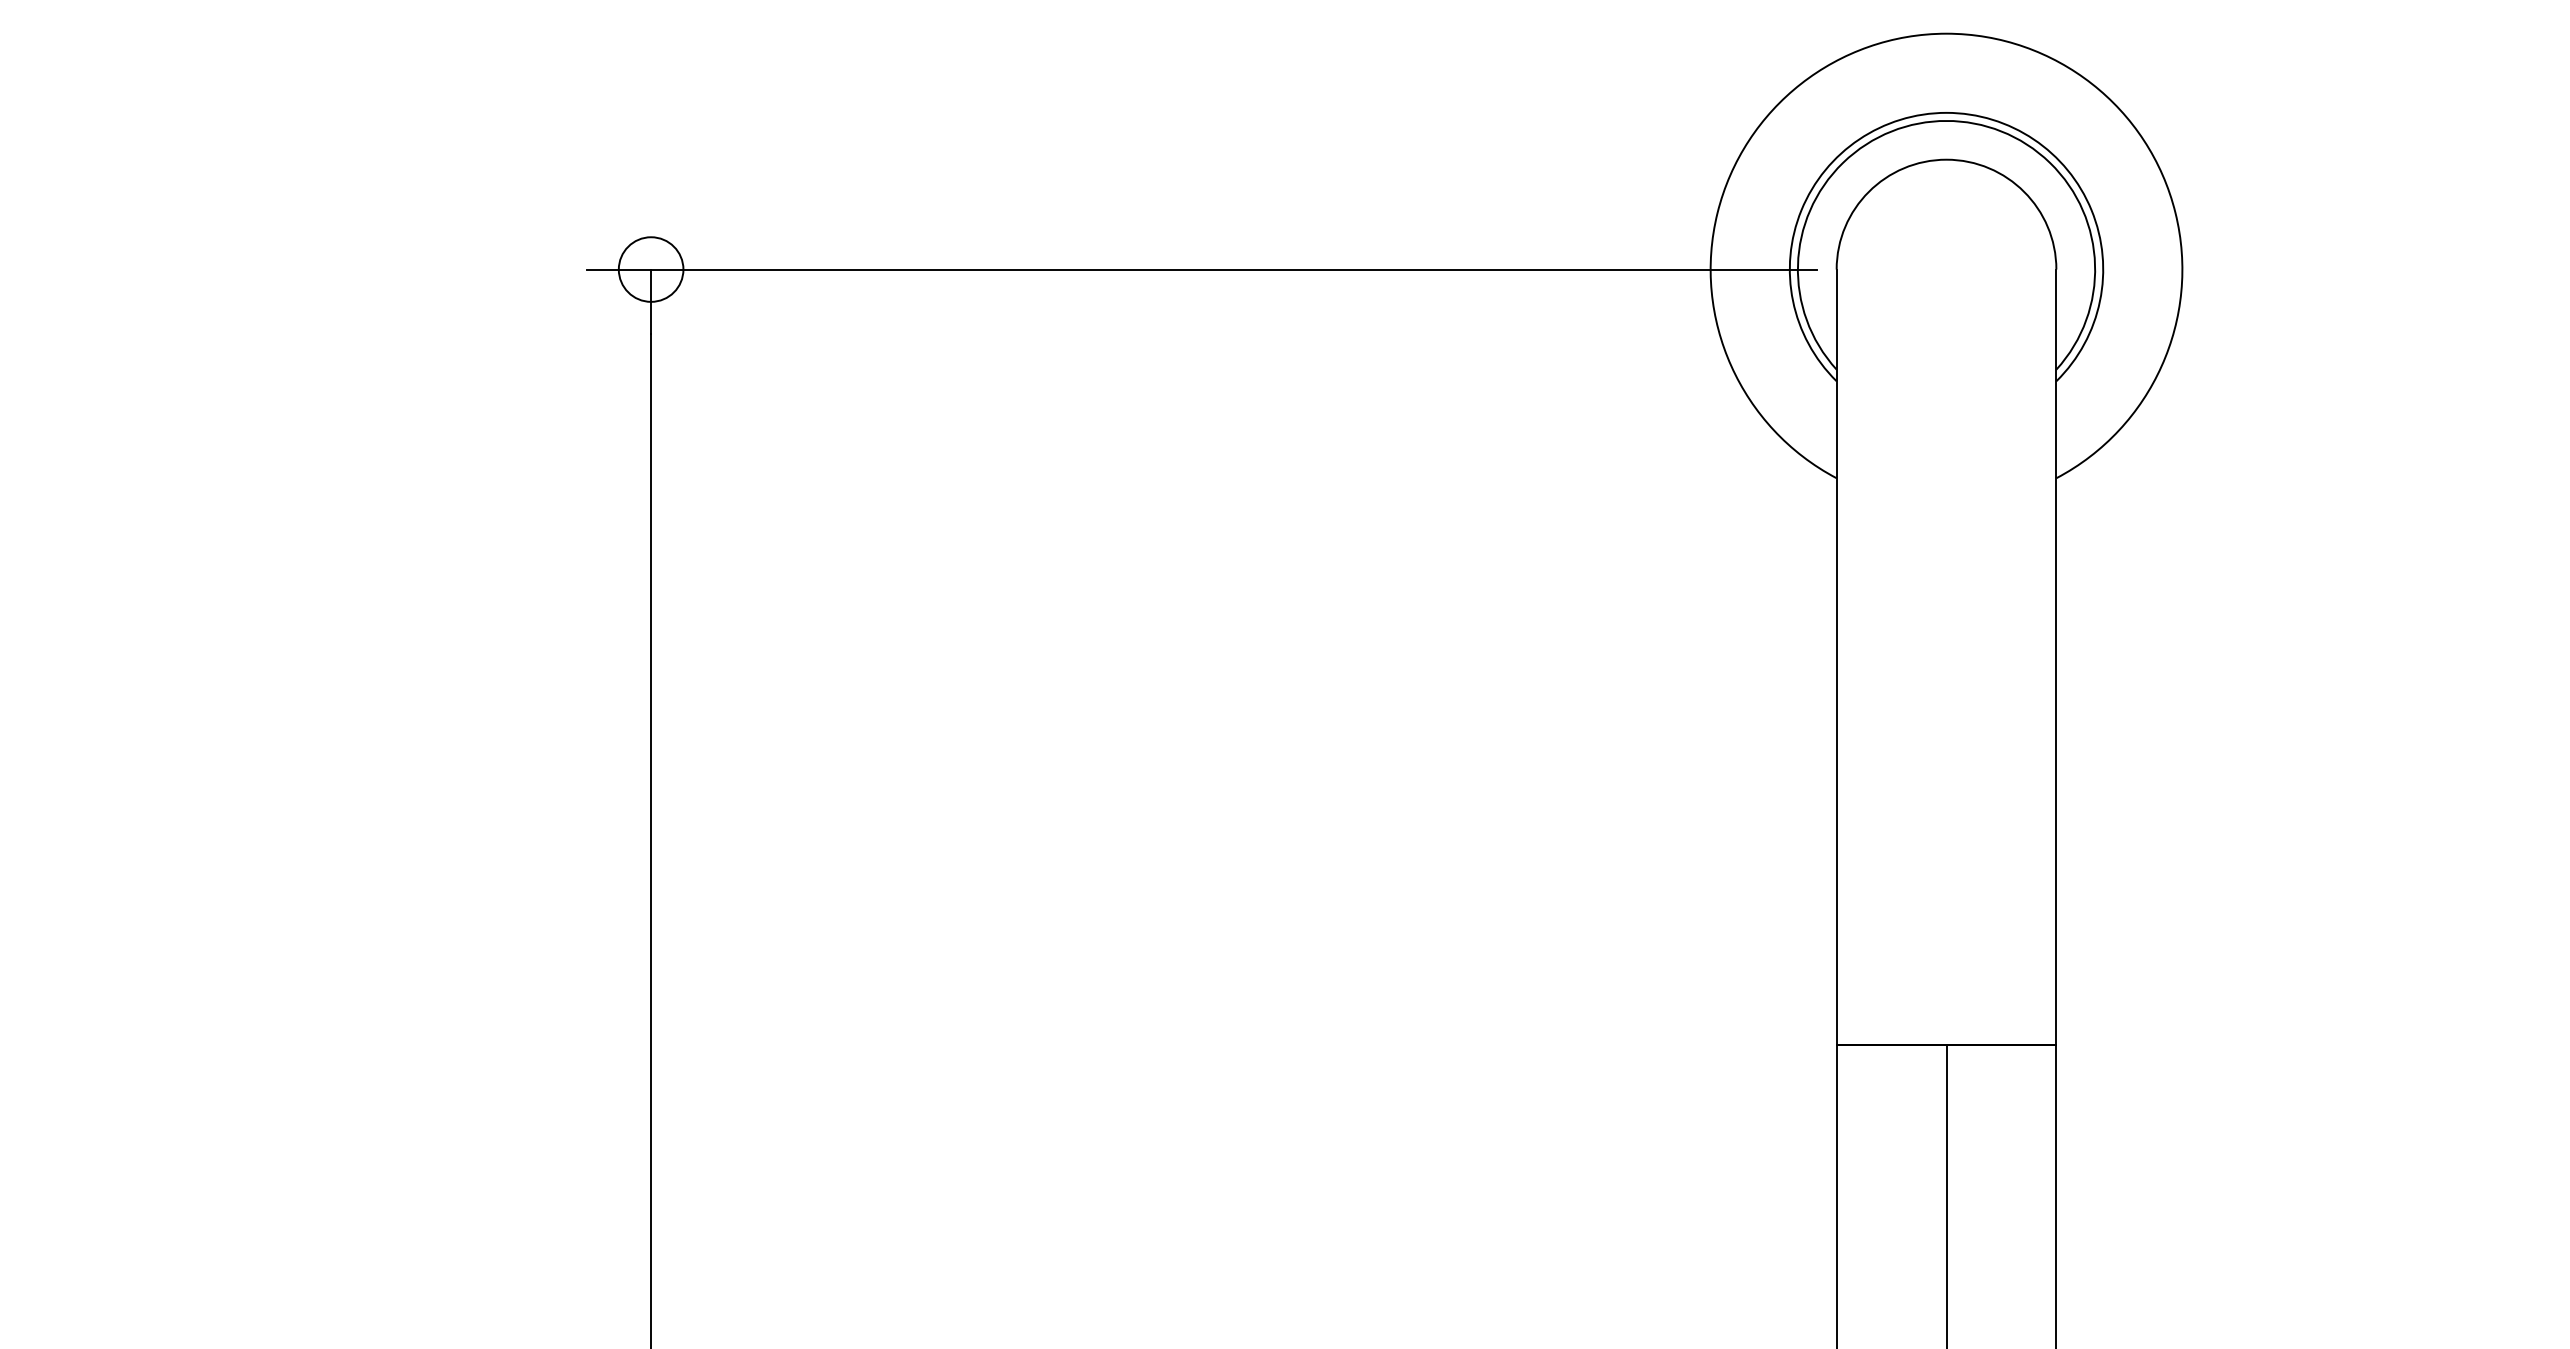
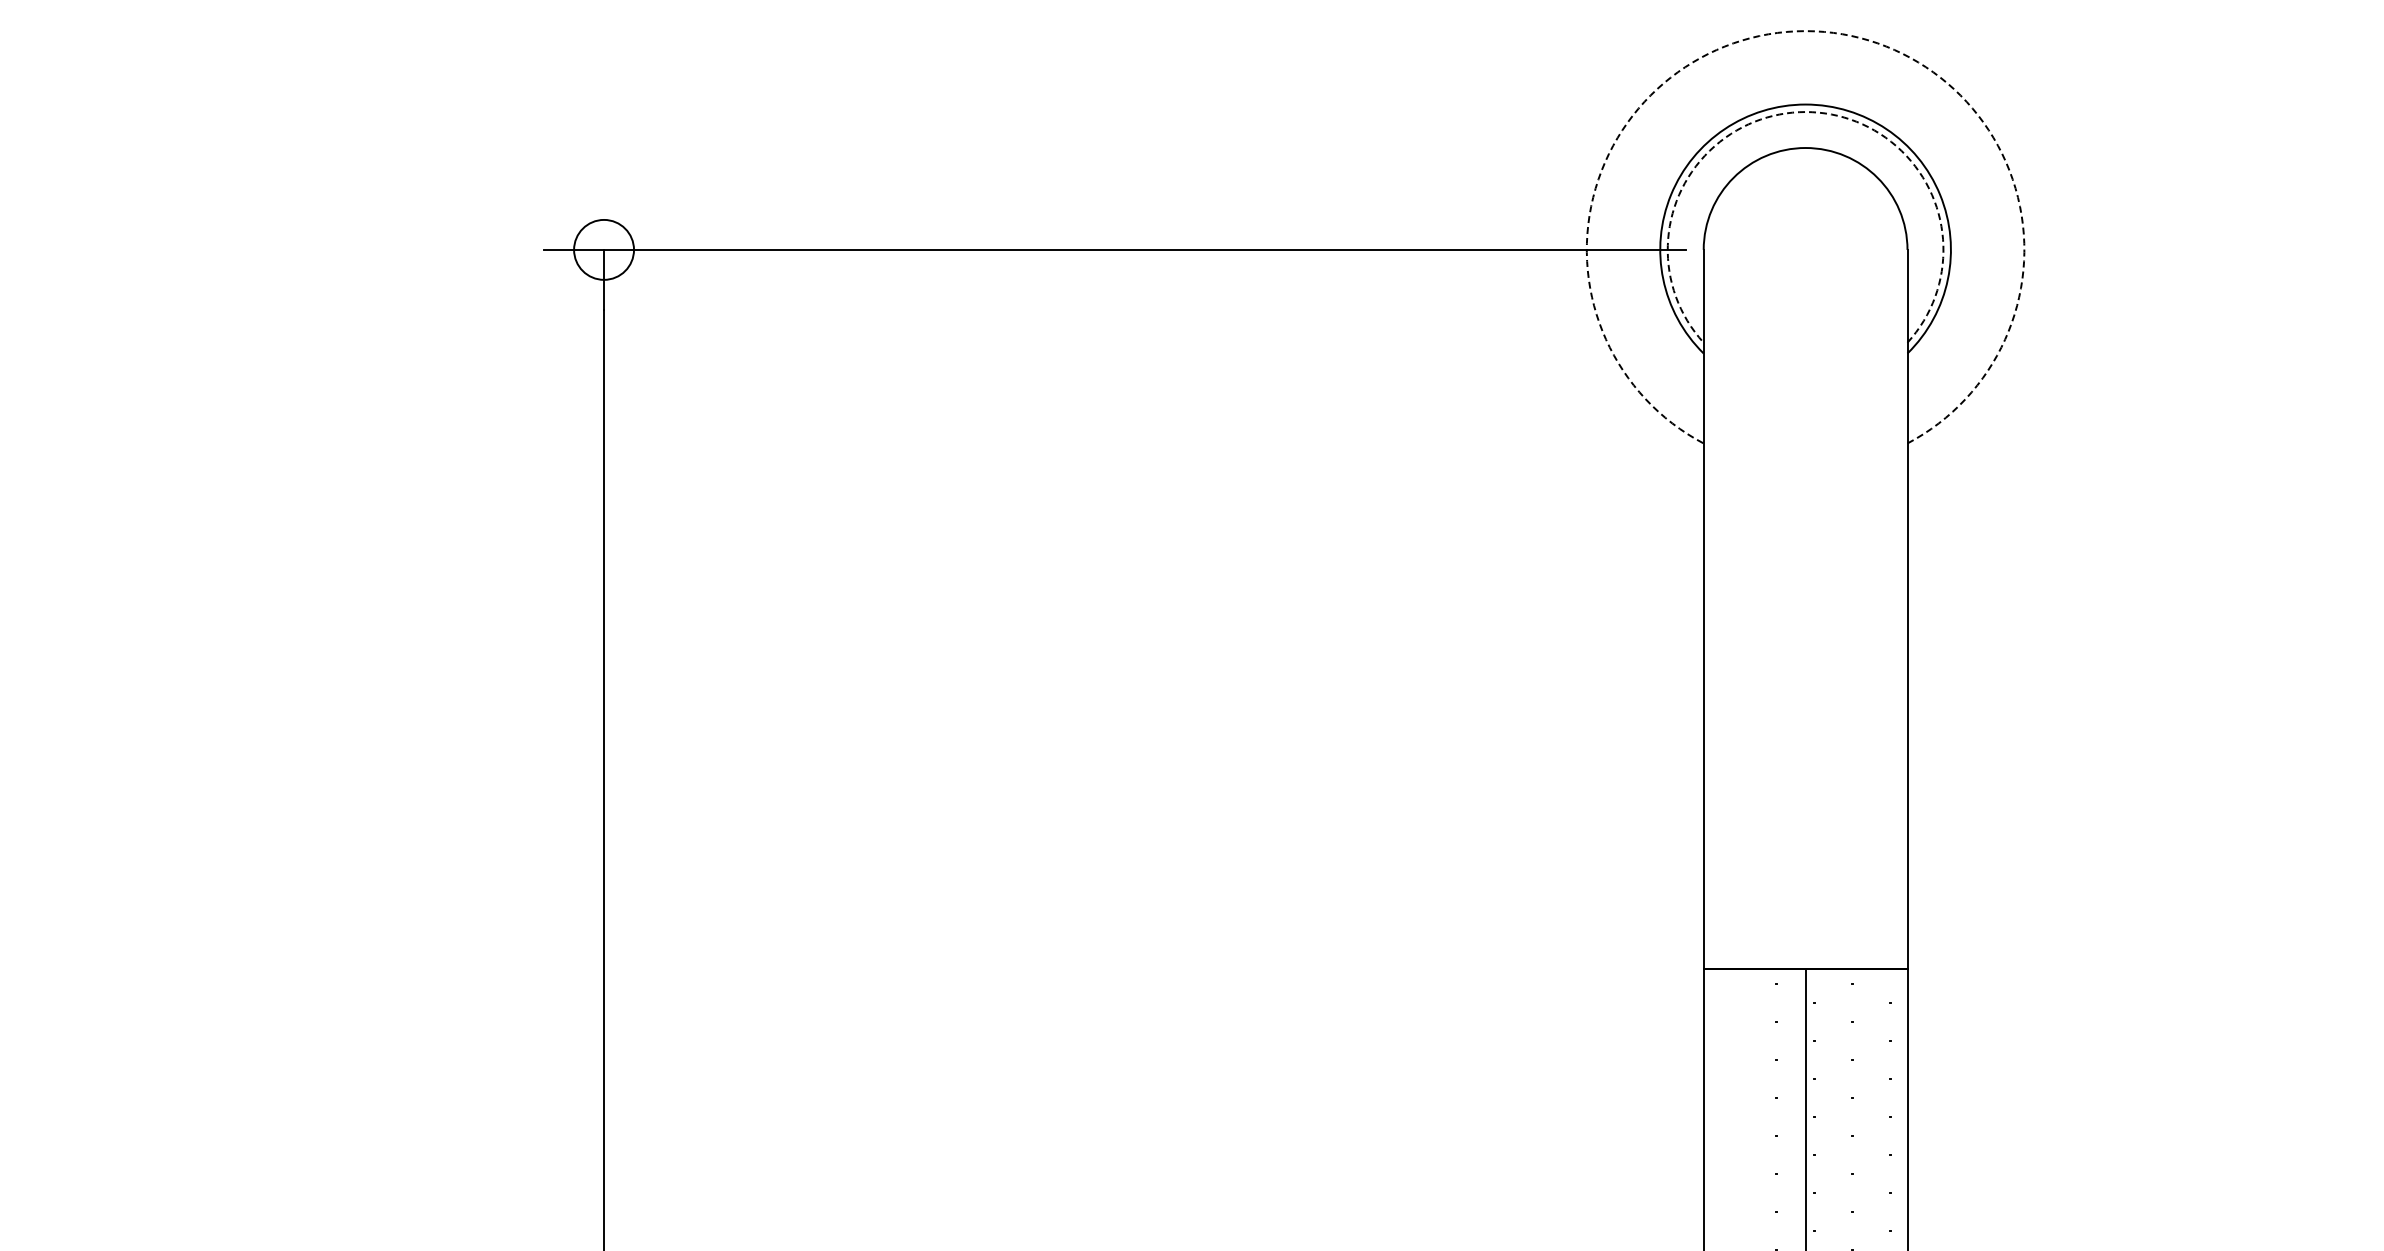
arc: (1946, 34) -> (1805, 31), solid -> dashed
arc: (1946, 121) -> (1805, 112), solid -> dashed

